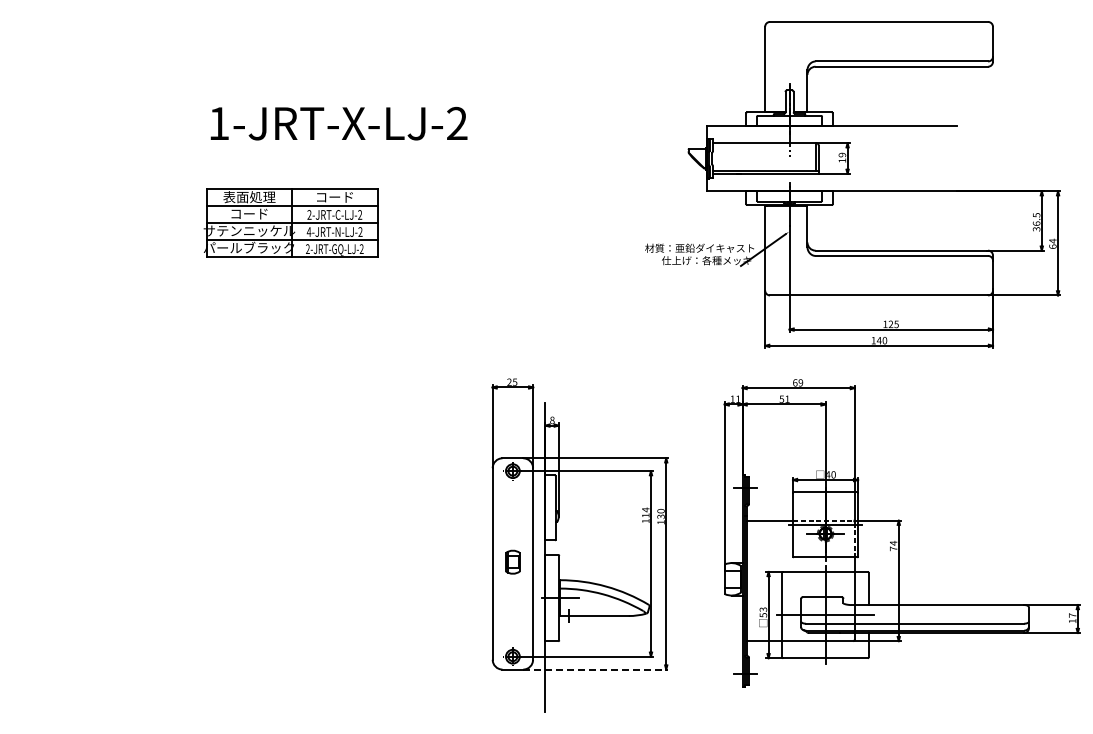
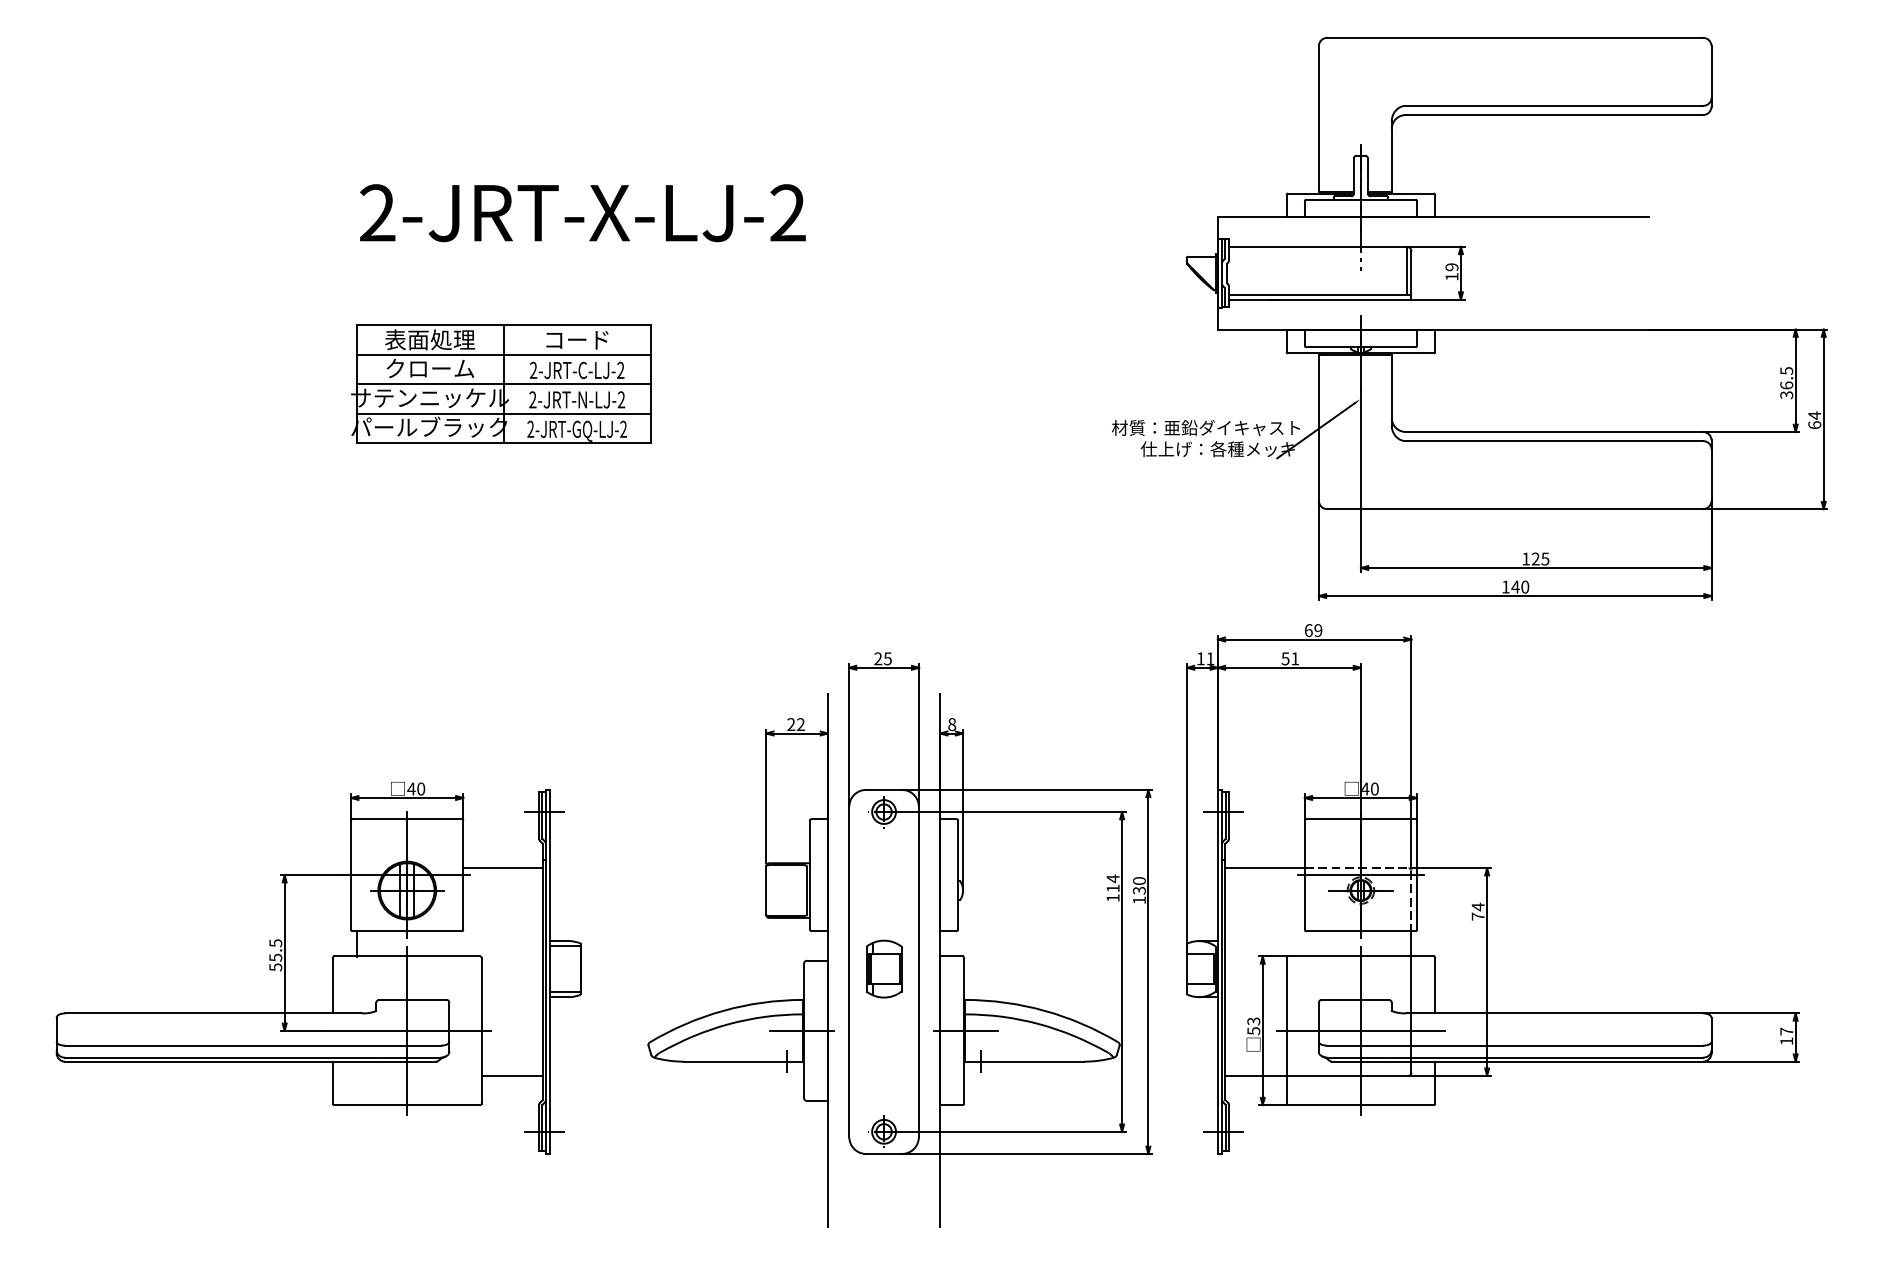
text: (218, 122) -> (376, 211), 1-JRT-X-LJ-2 -> 2-JRT-X-LJ-2
text: (249, 213) -> (430, 367), コード -> クローム
text: (308, 231) -> (531, 398), 4-JRT-N-LJ-2 -> 2-JRT-N-LJ-2
part: (901, 533) -> (1491, 890), moved
part: (184, 561) -> (318, 967), added
part: (512, 561) -> (883, 967), size x1.43
part: (436, 581) -> (752, 1002), added
line: (595, 669) -> (1026, 1153), dashed -> solid

